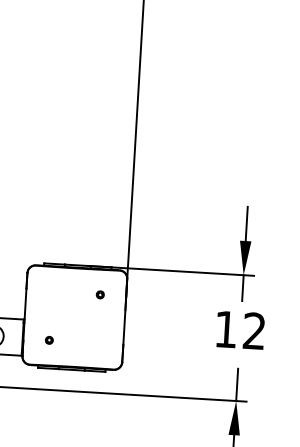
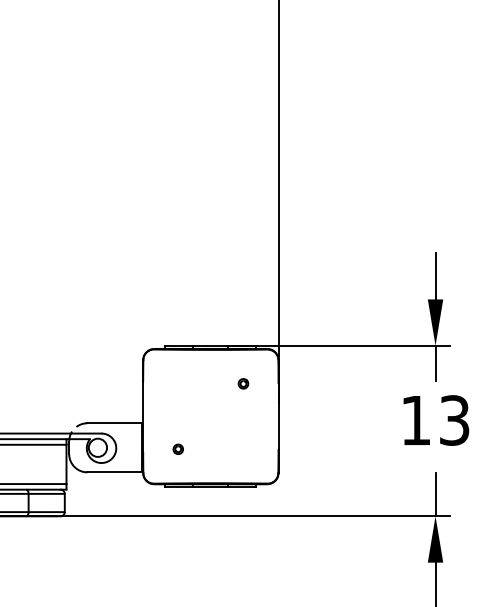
text: (254, 331) -> (454, 420), 12 -> 13

